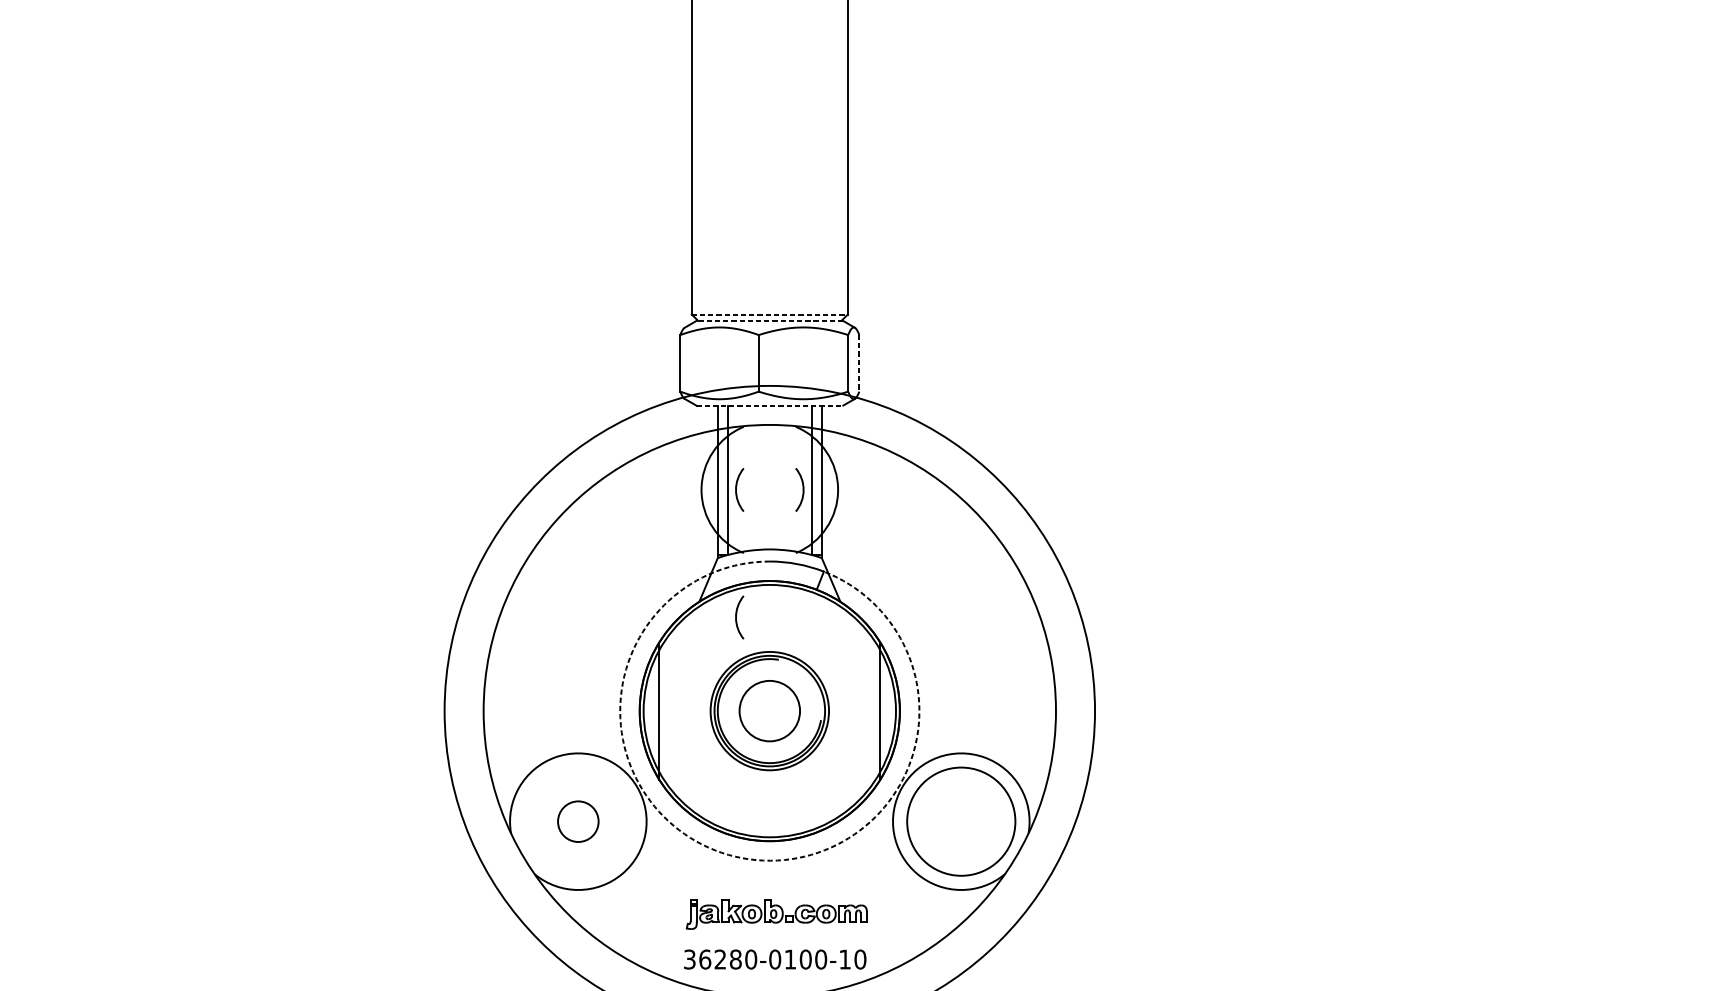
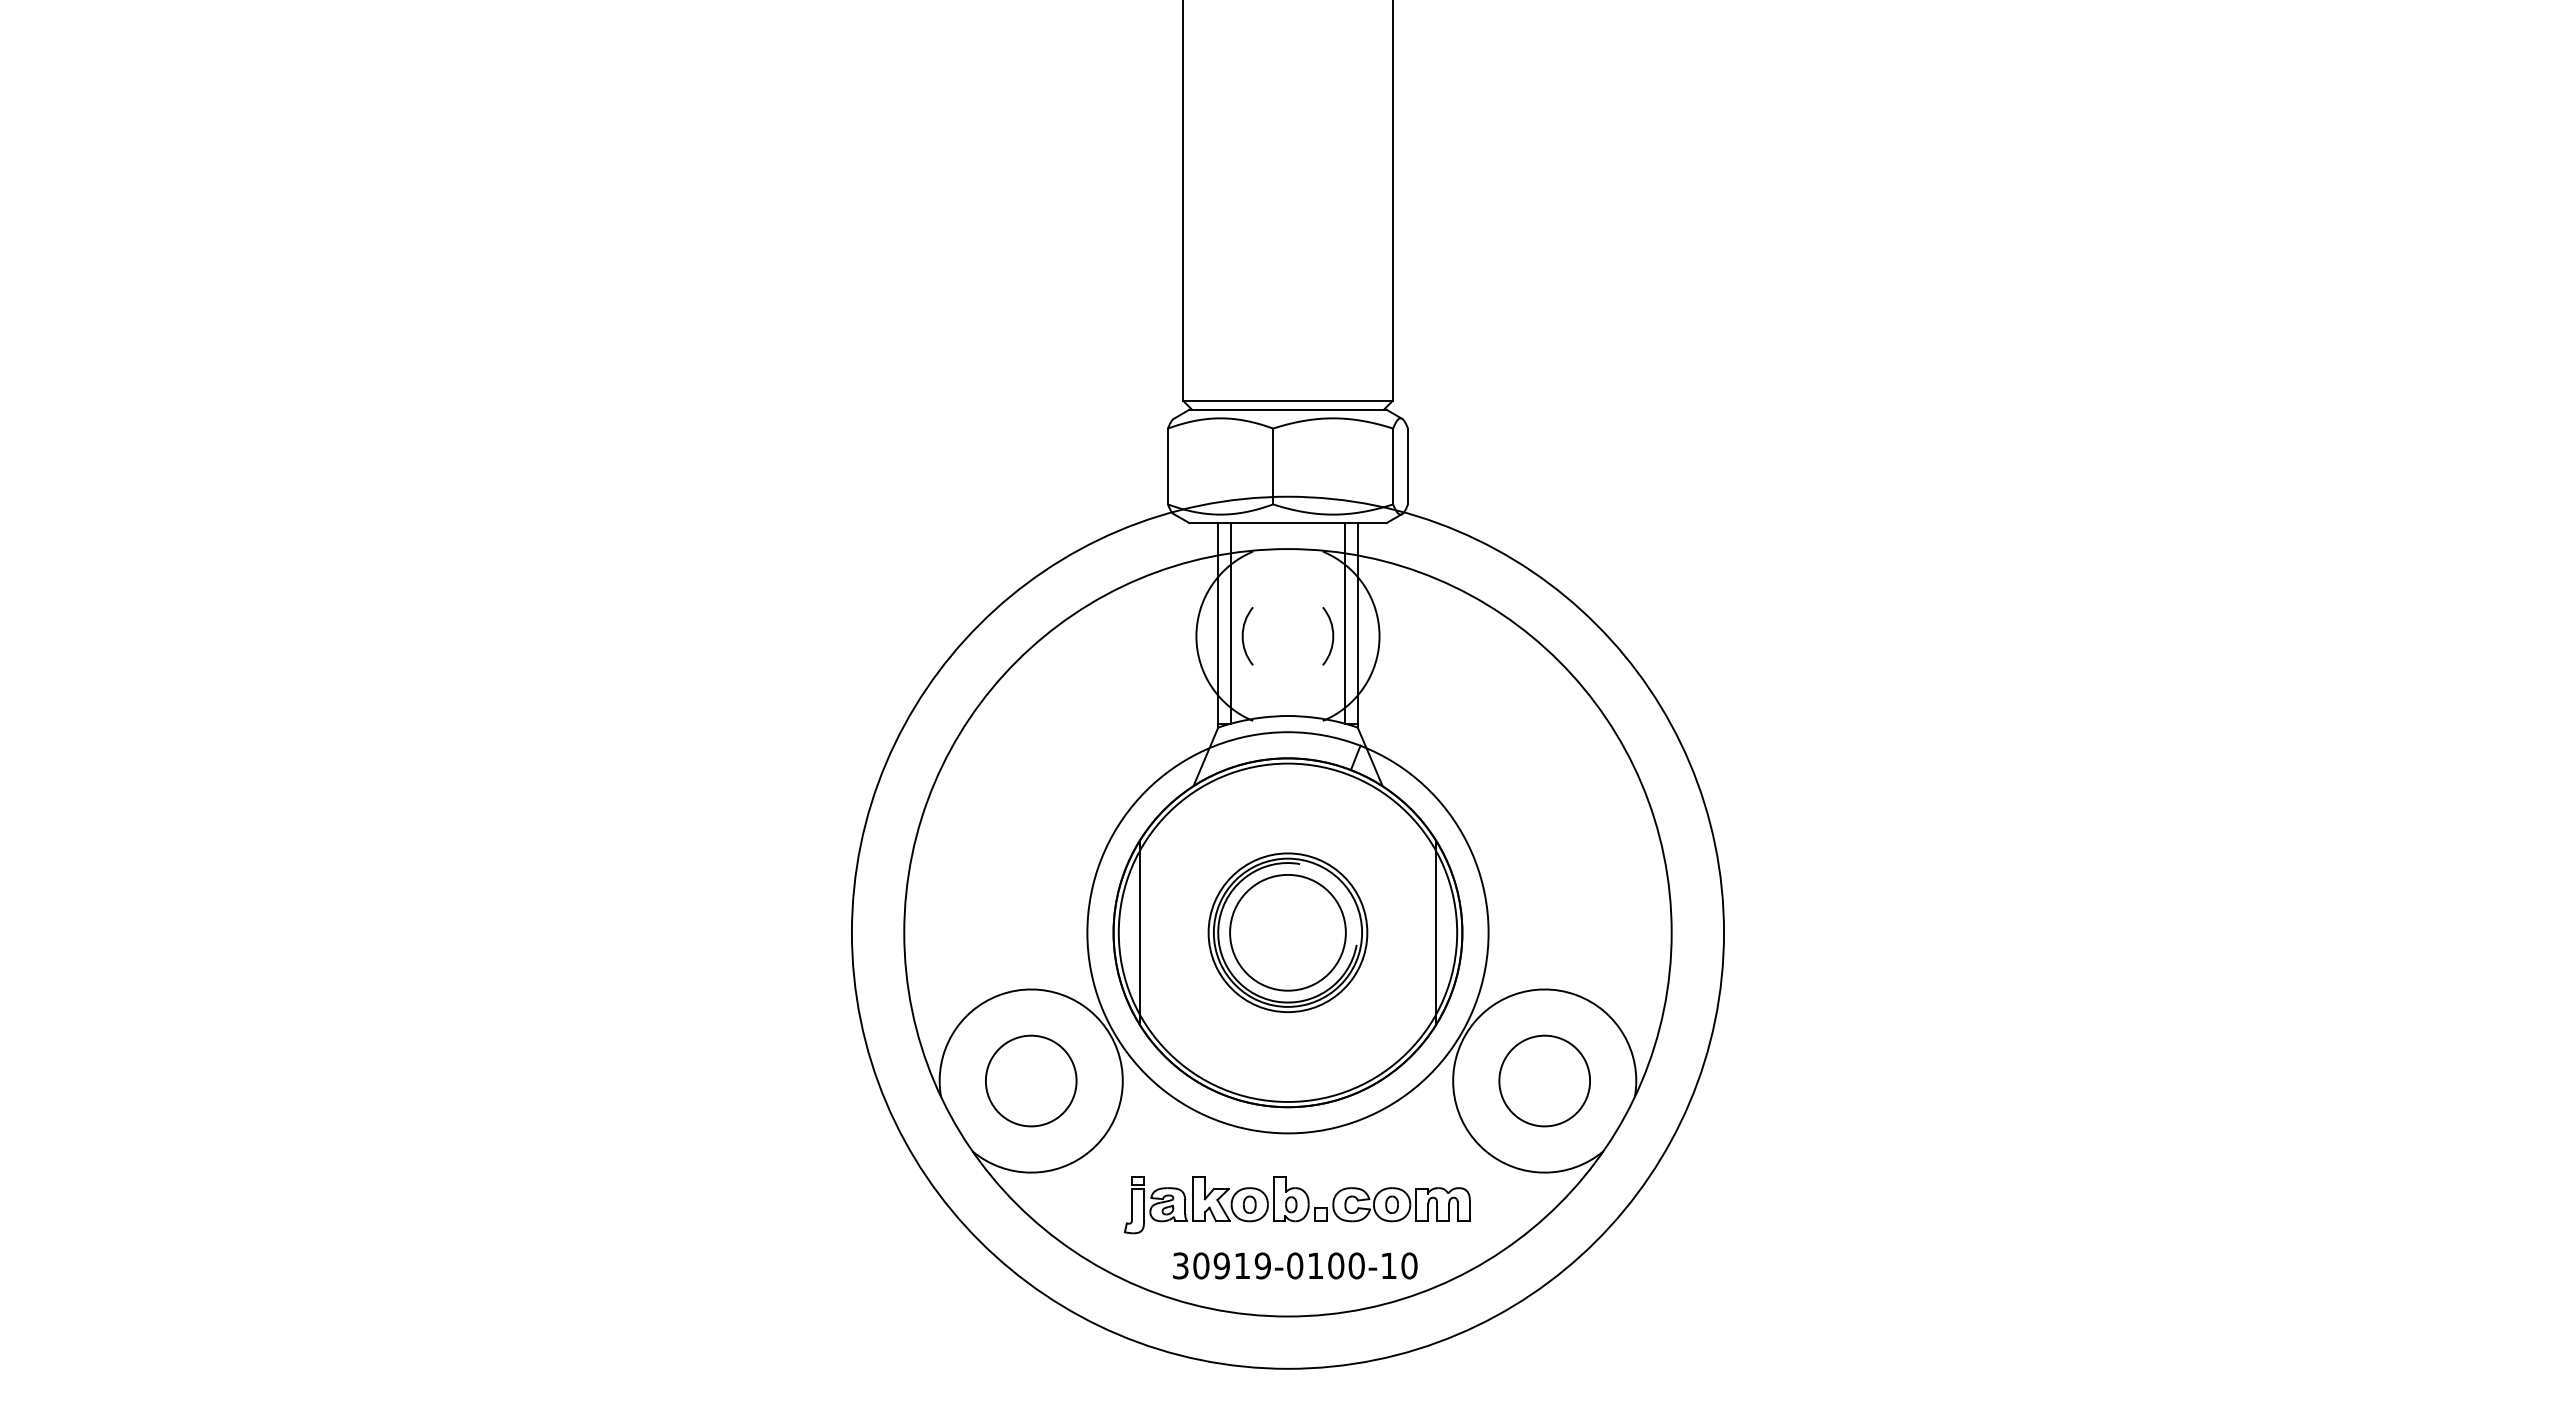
line: (769, 314) -> (1287, 401), dashed -> solid
line: (769, 320) -> (1287, 409), dashed -> solid
line: (858, 363) -> (1407, 466), dashed -> solid
line: (769, 405) -> (1287, 523), dashed -> solid
arc: (736, 617) -> (1243, 807), removed
circle: (769, 710) -> (1287, 932), size x1.43
circle: (577, 821) -> (1030, 1080), size x1.67
circle: (961, 821) -> (1544, 1080), size x0.62
arc: (742, 857) -> (1251, 1129), dashed -> solid
part: (776, 914) -> (1297, 1205), size x1.43
text: (728, 959) -> (1232, 1265), 36280-0100-10 -> 30919-0100-10

